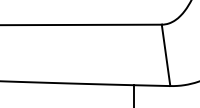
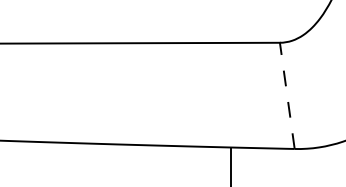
line: (166, 55) -> (288, 96), solid -> dashed

